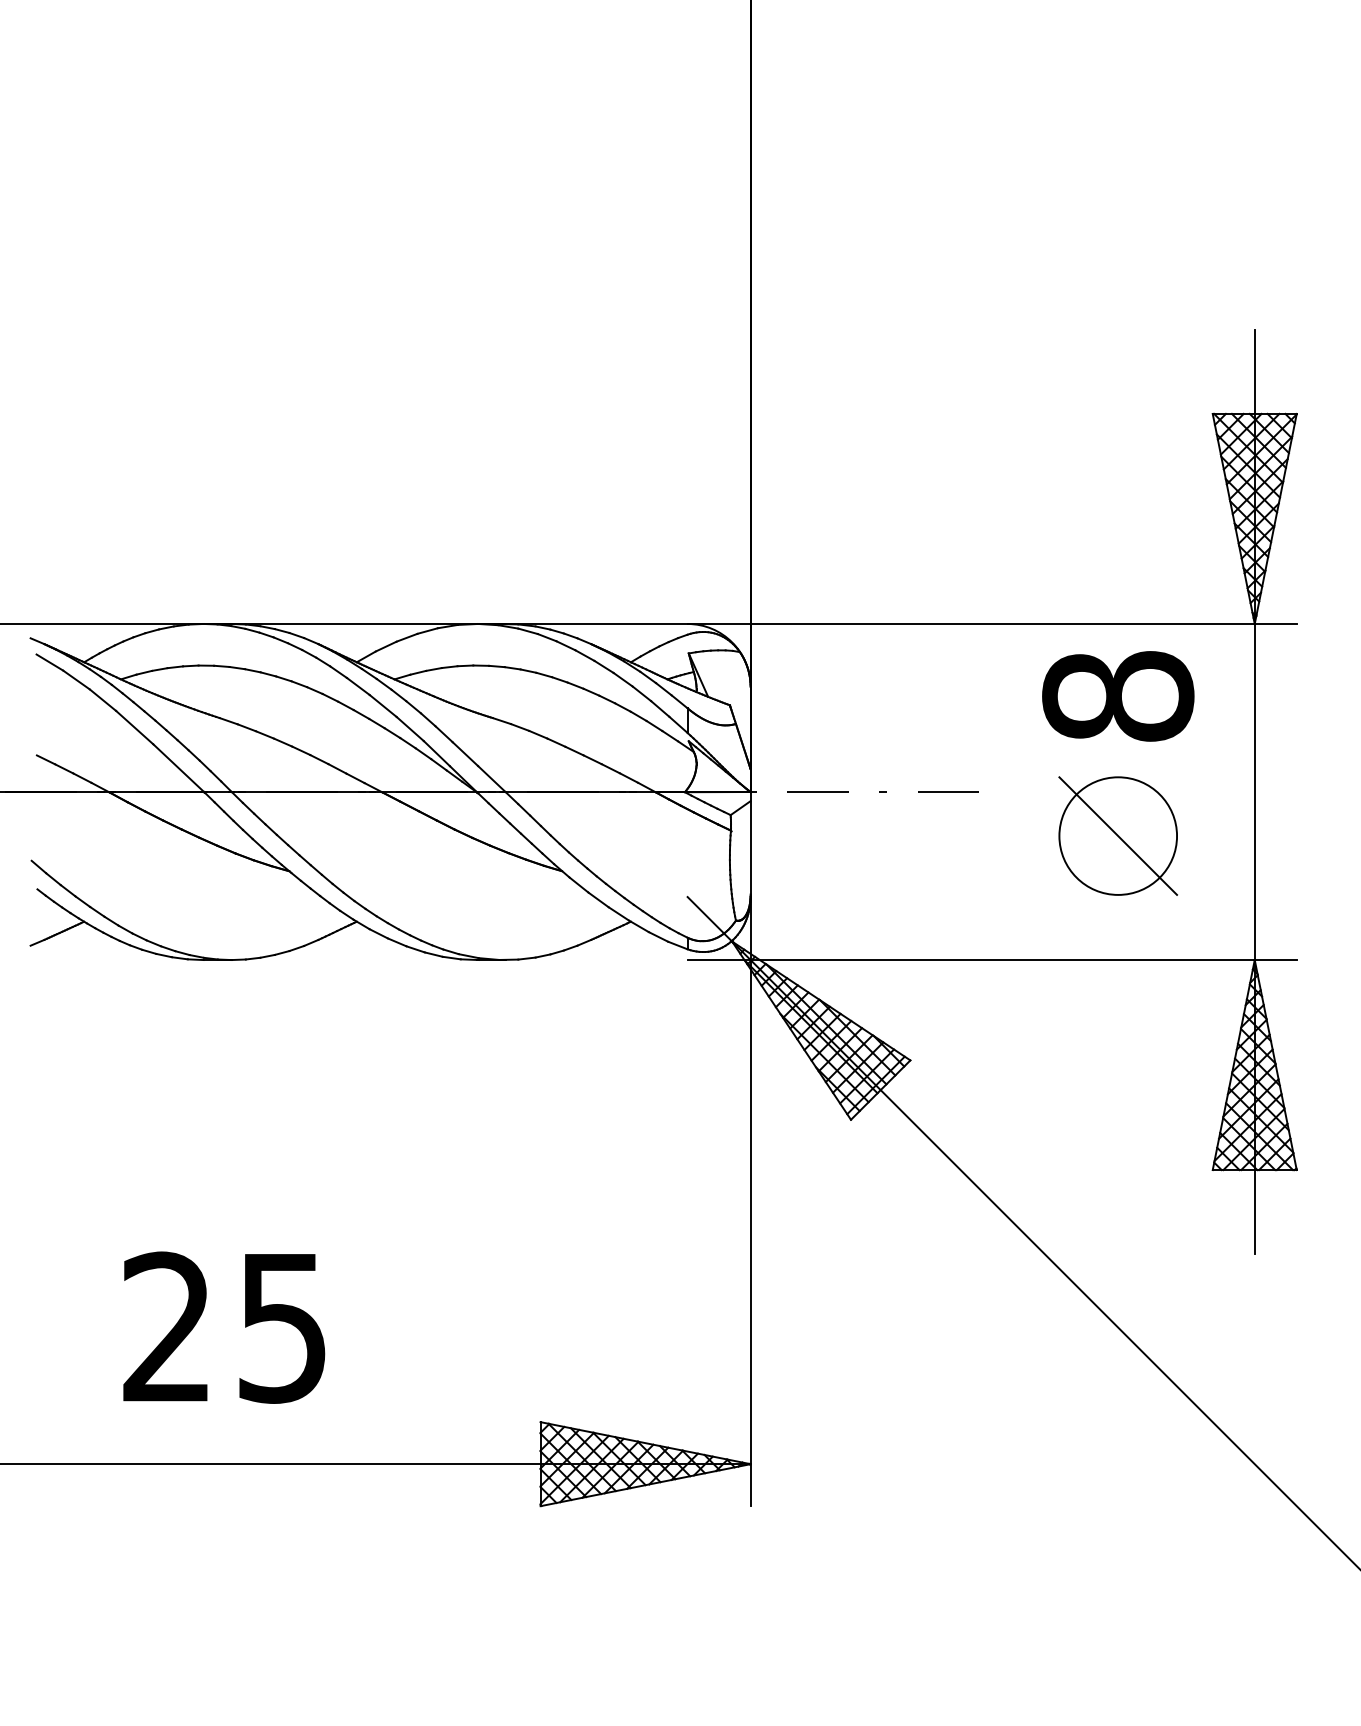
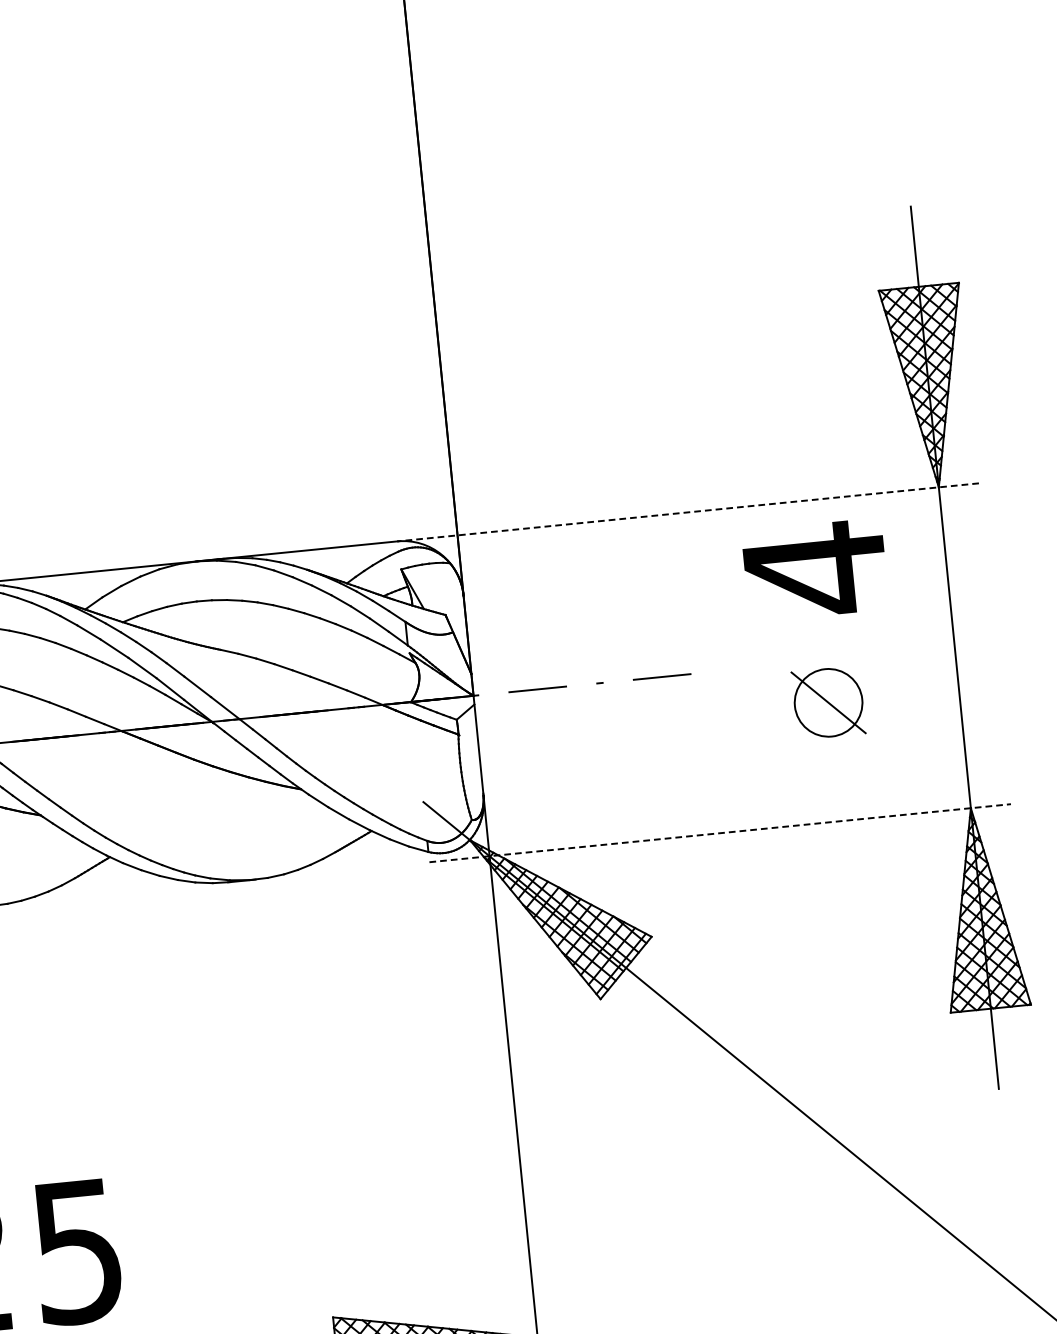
line: (992, 623) -> (688, 511), solid -> dashed
text: (1118, 696) -> (815, 569), 8 -> 4
part: (1117, 835) -> (827, 702), size x0.6
line: (992, 960) -> (720, 833), solid -> dashed

